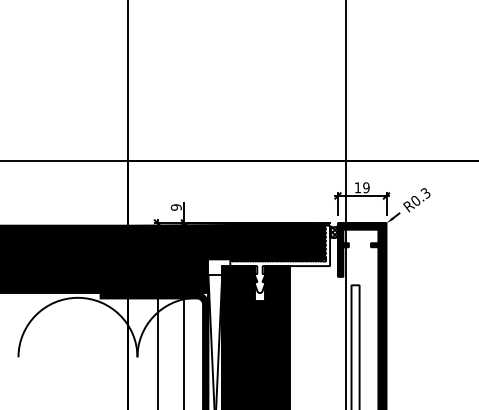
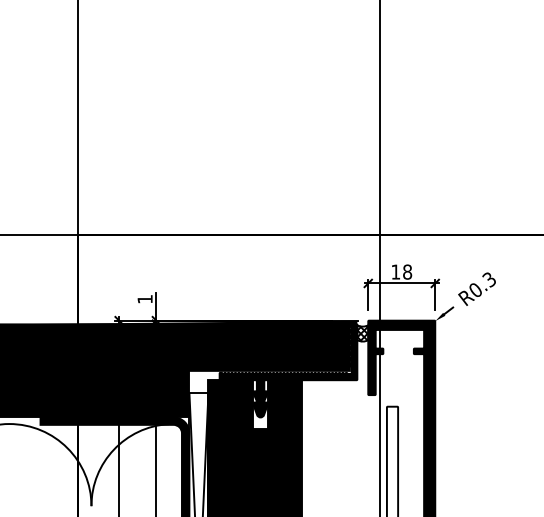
text: (366, 187) -> (407, 271), 19 -> 18
text: (175, 207) -> (143, 299), 9 -> 1
fill: (280, 259) -> (288, 371), added

